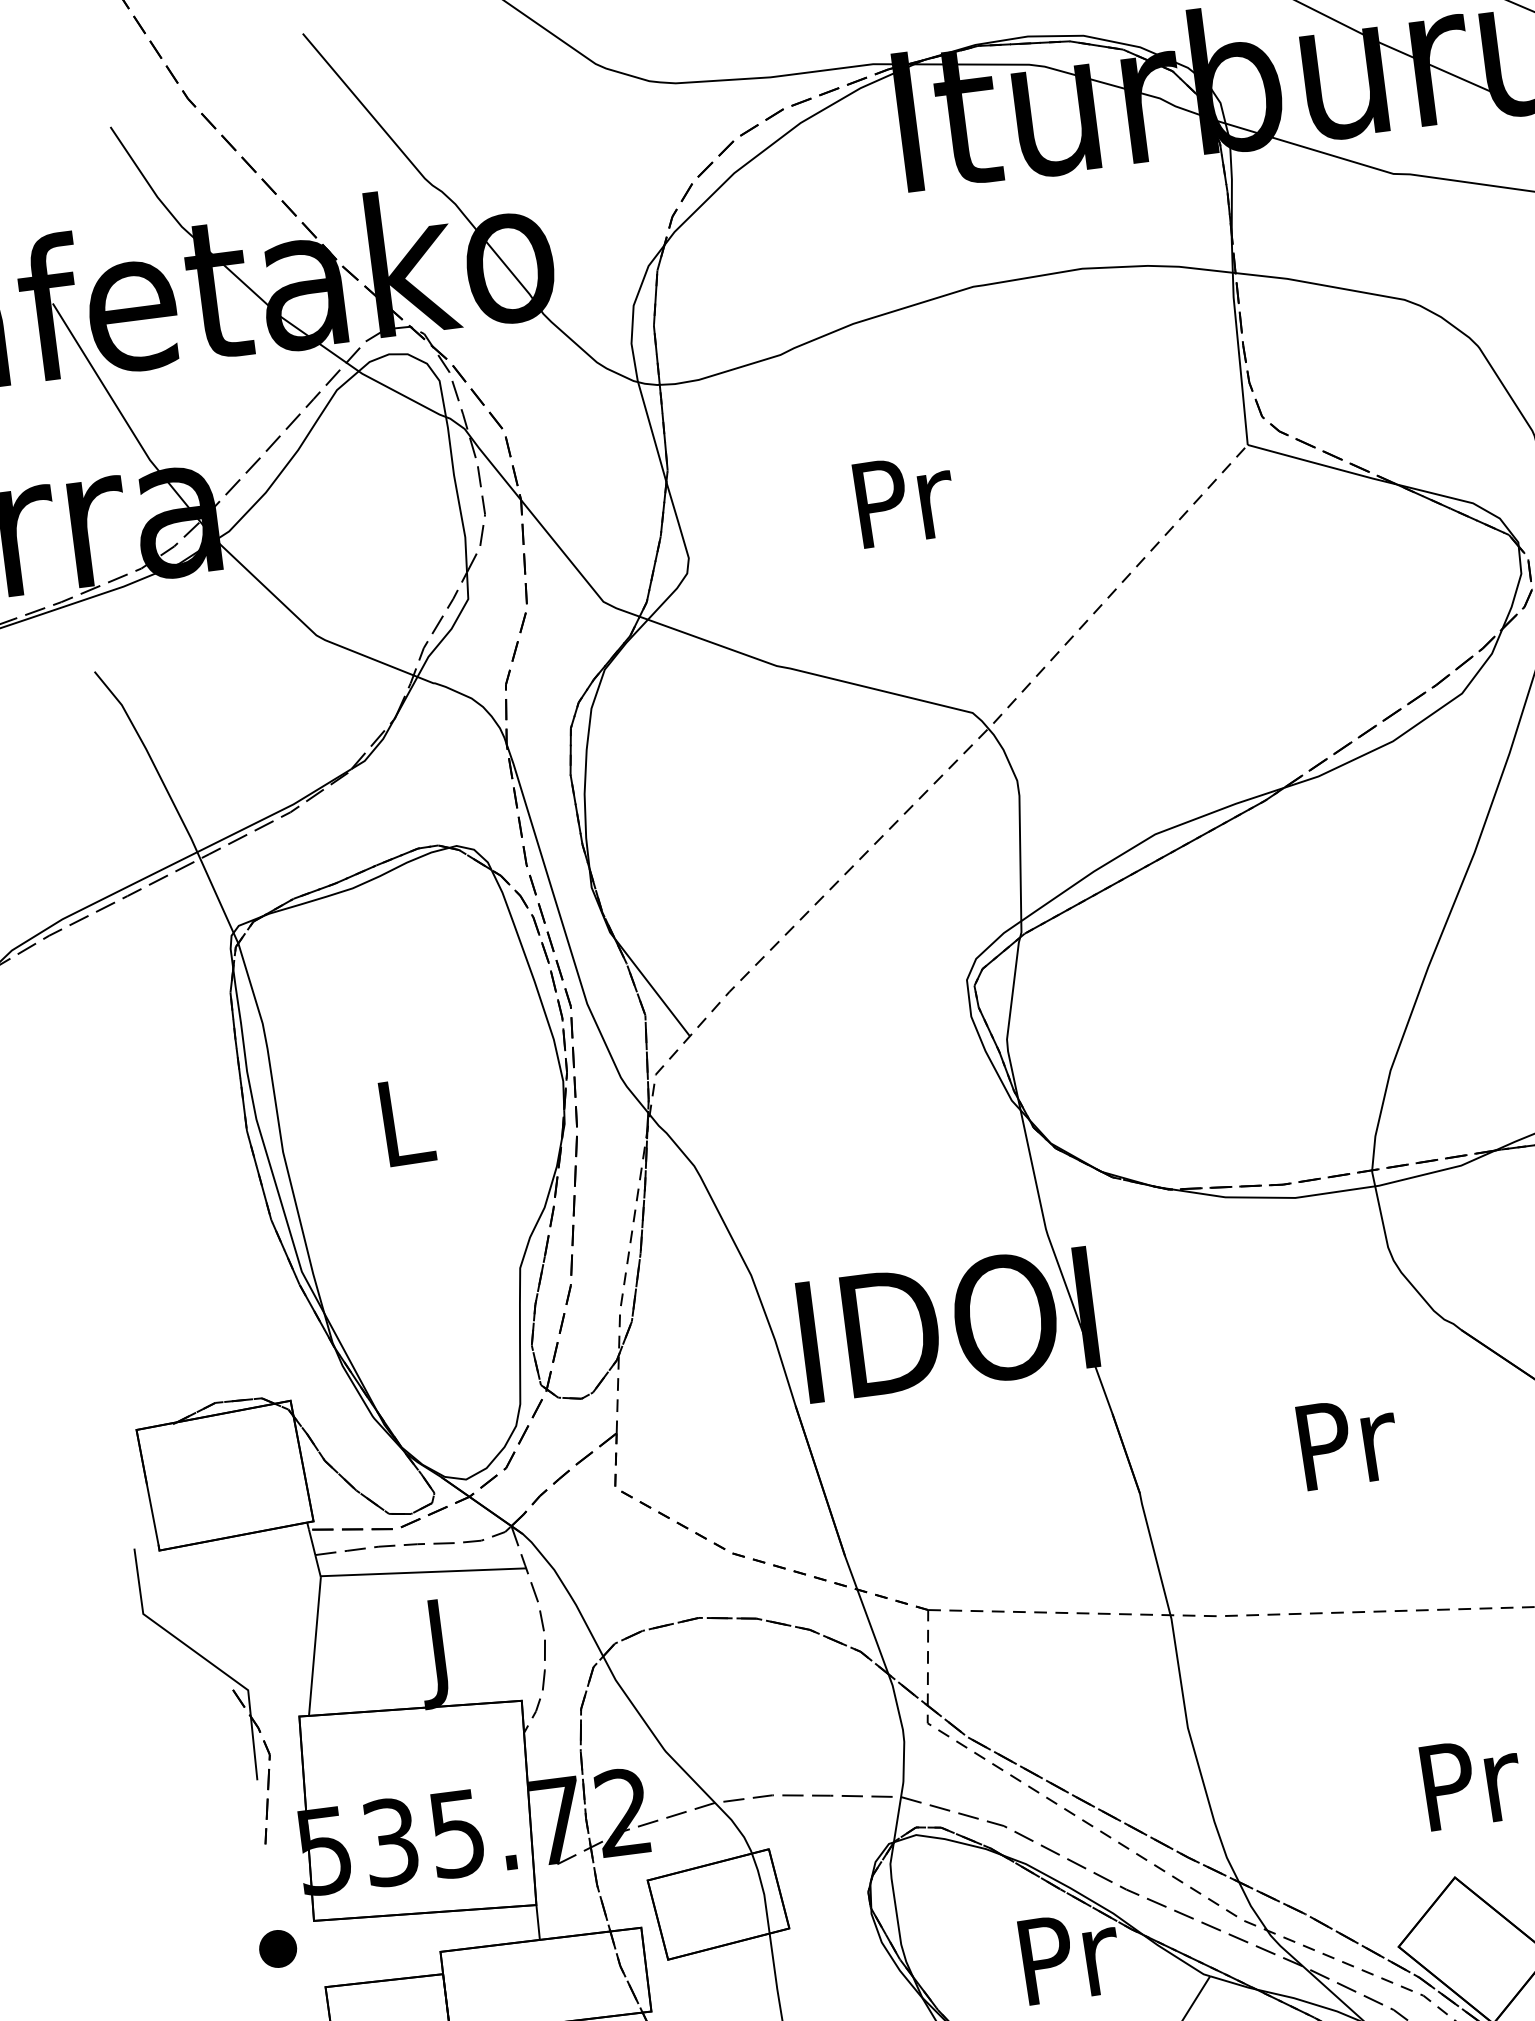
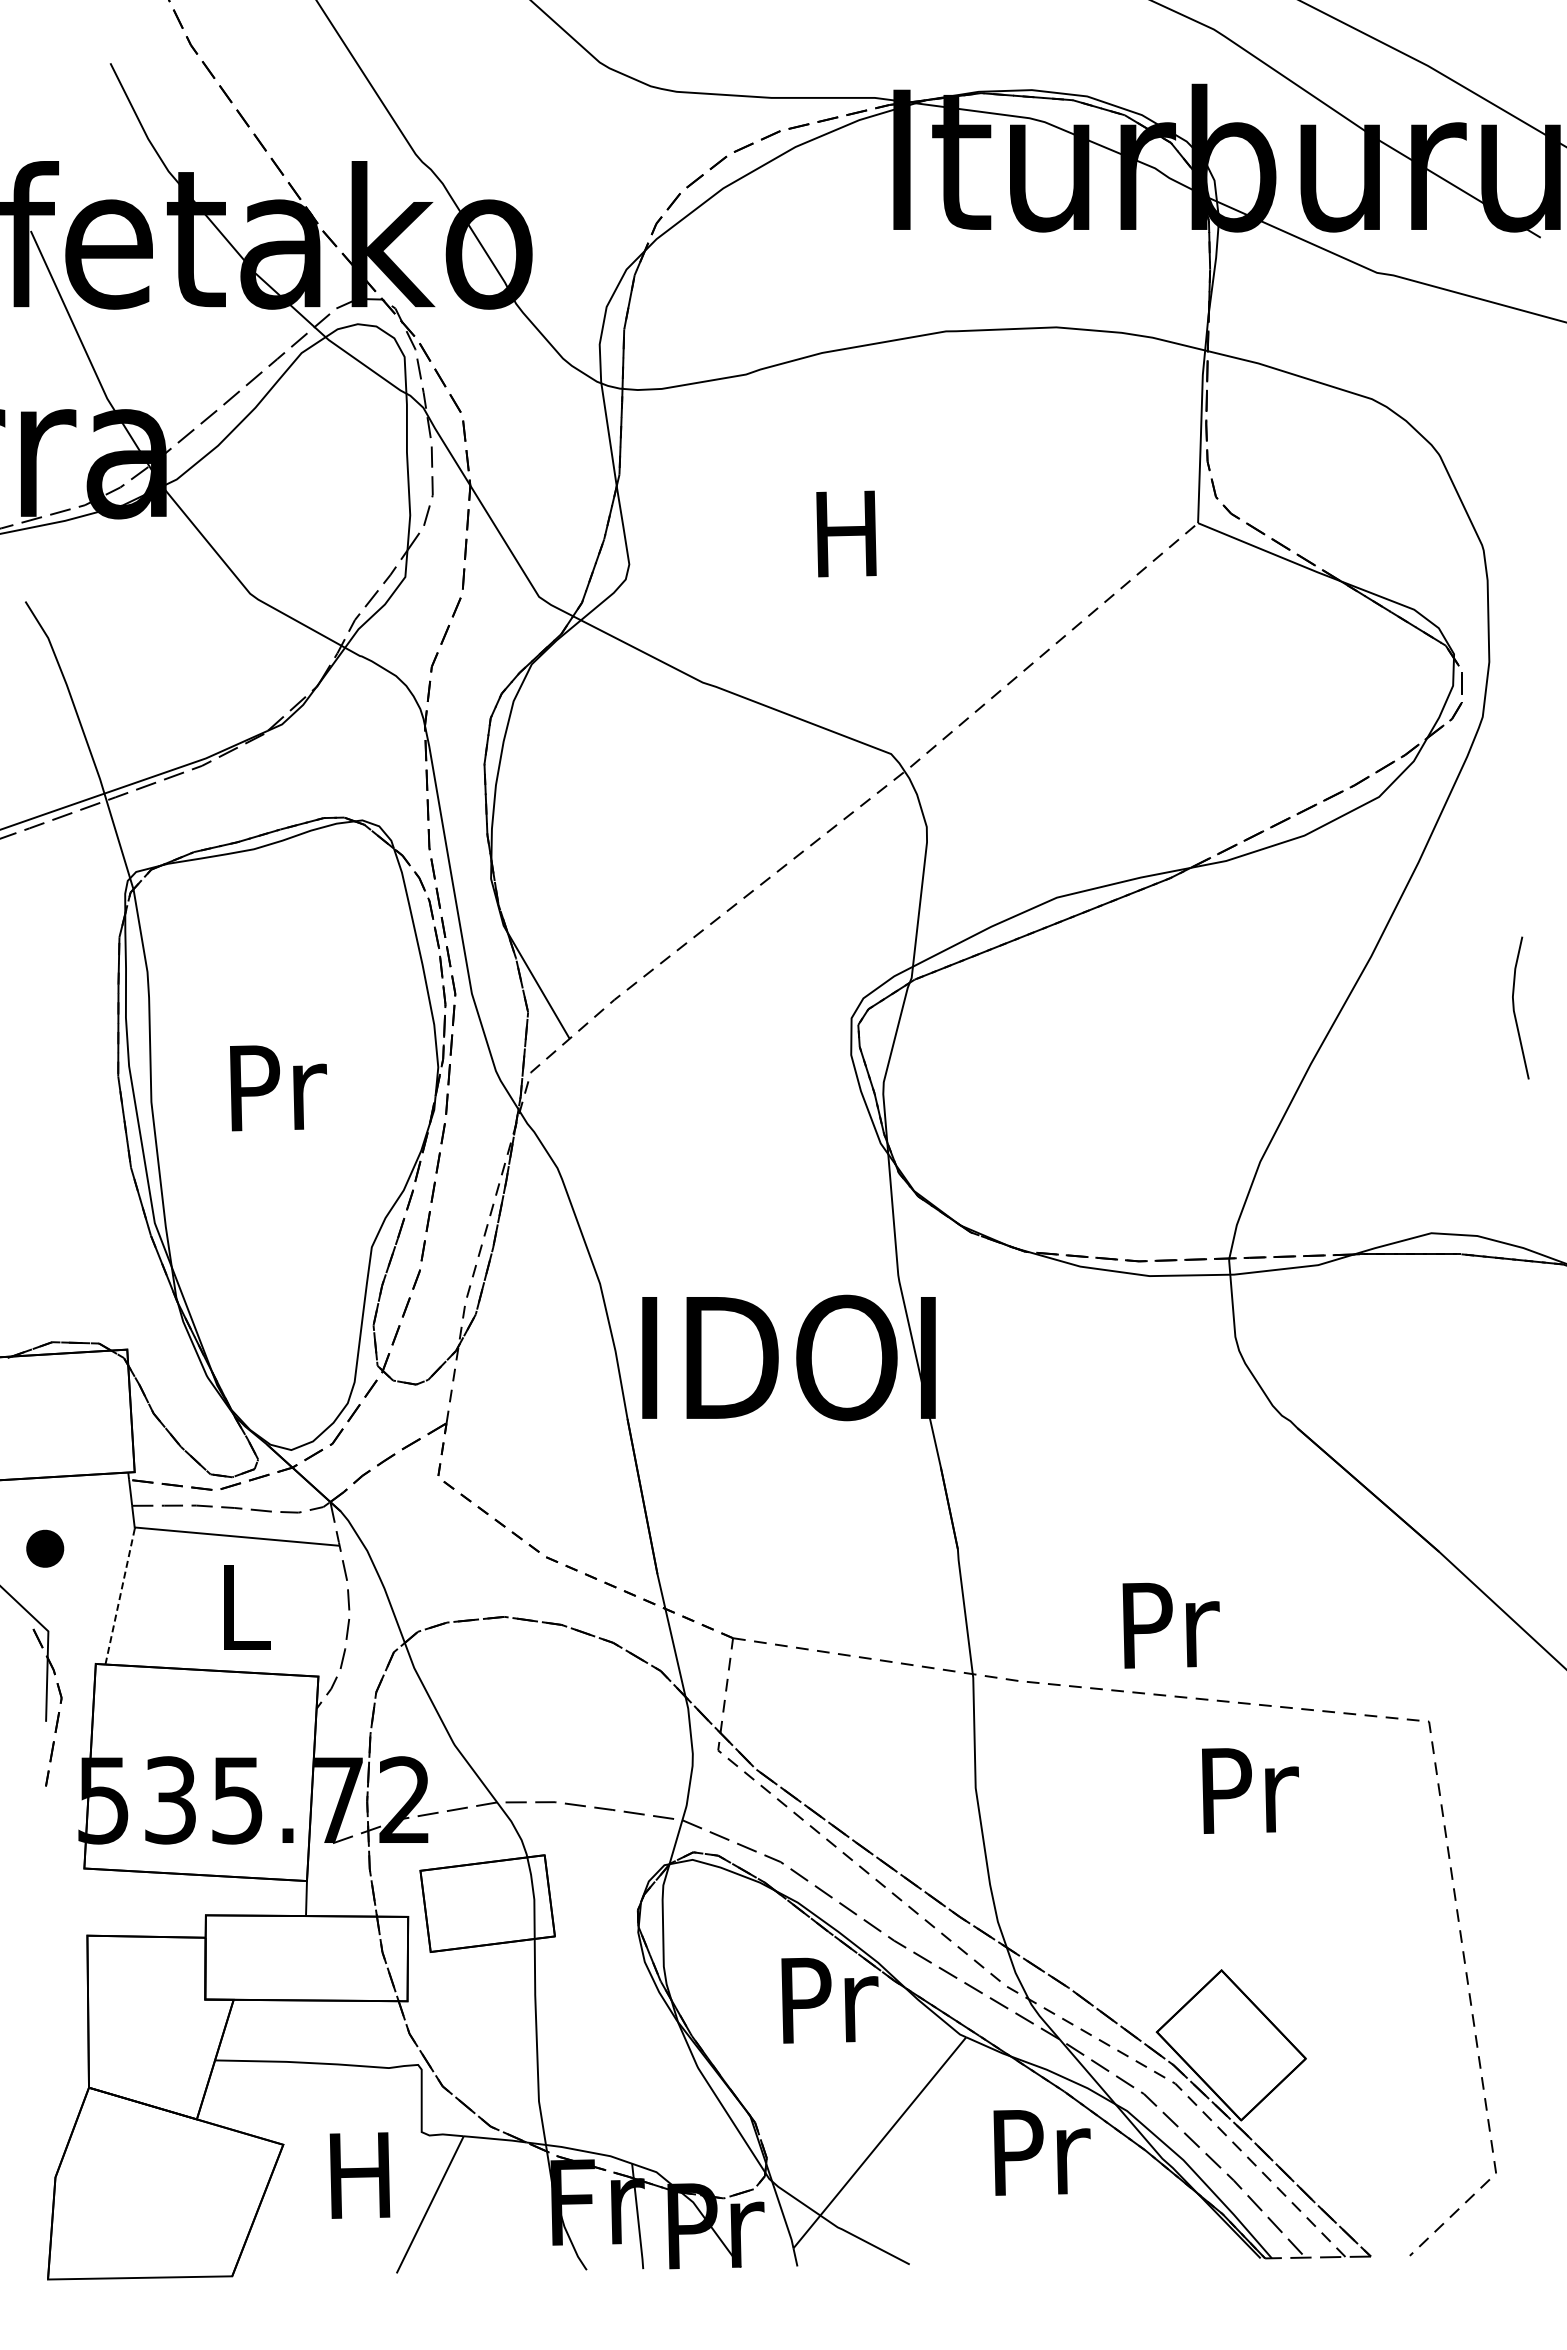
text: (904, 499) -> (850, 533), Pr -> H
text: (407, 1122) -> (278, 1088), L -> Pr
text: (1347, 1442) -> (1170, 1625), moved
line: (315, 1646) -> (120, 1596), solid -> dashed
text: (442, 1653) -> (245, 1619), J -> L
text: (1471, 1782) -> (1250, 1790), moved
part: (278, 1948) -> (45, 1548), moved

